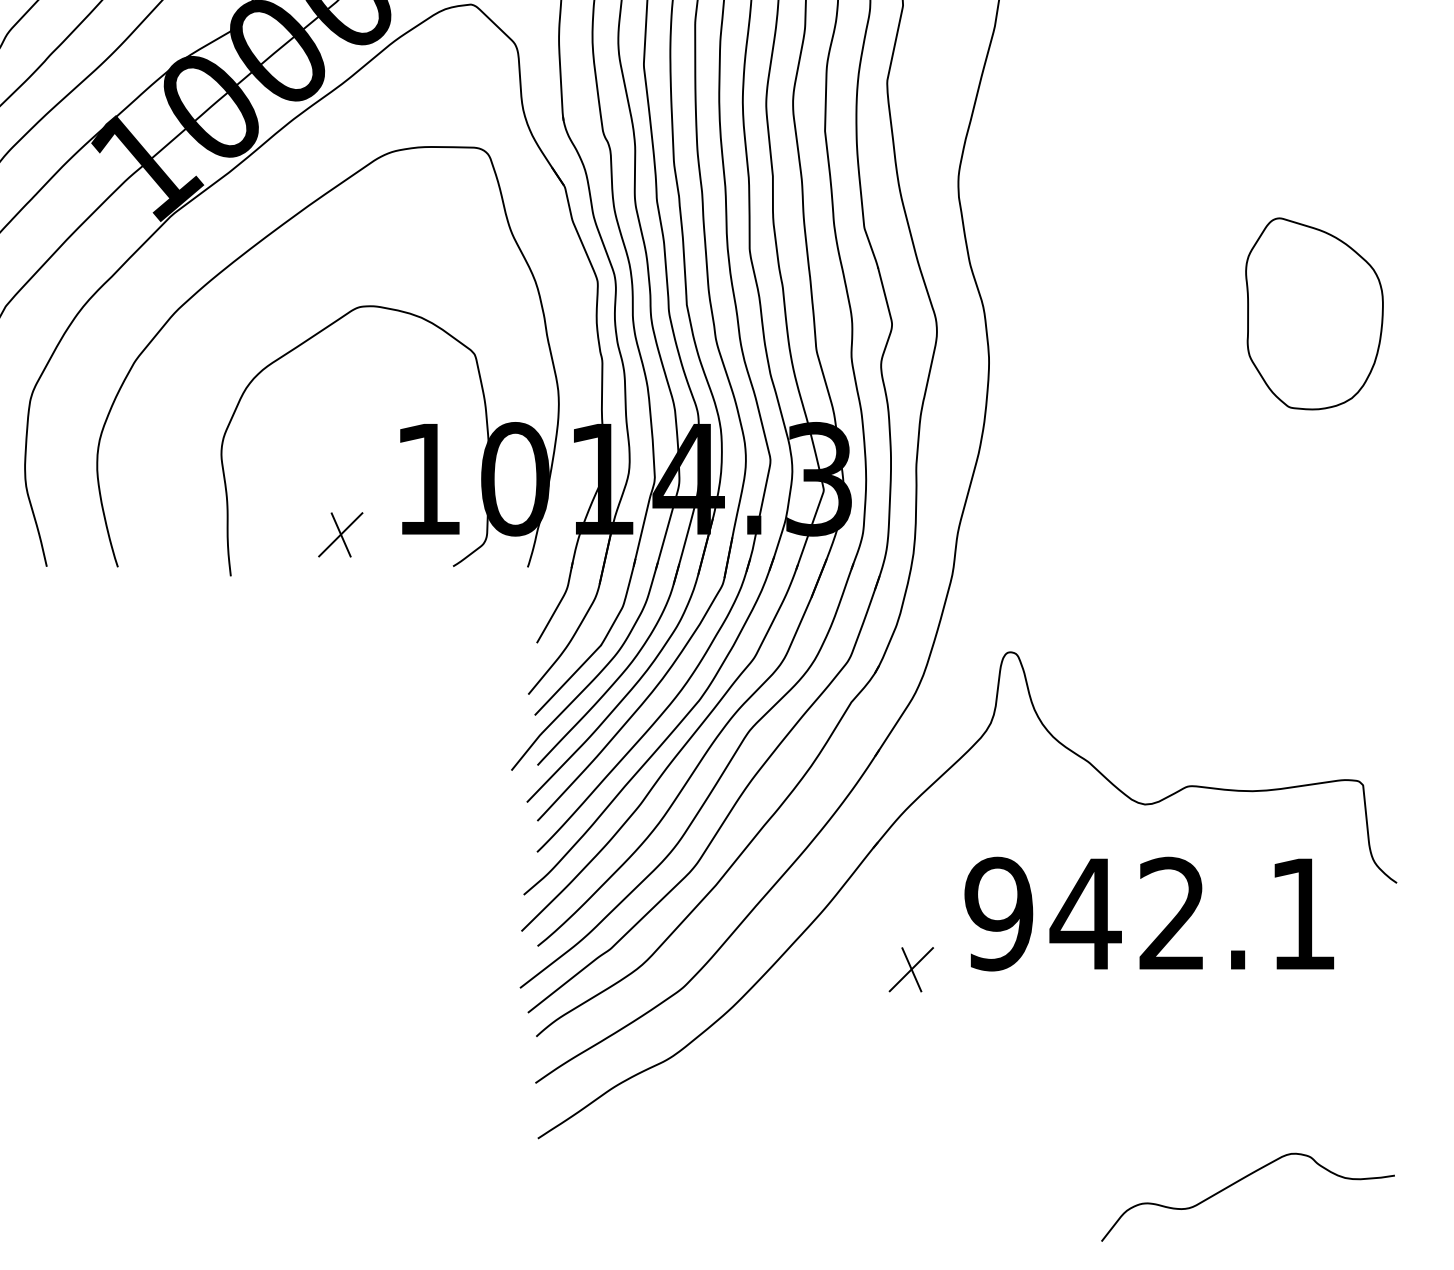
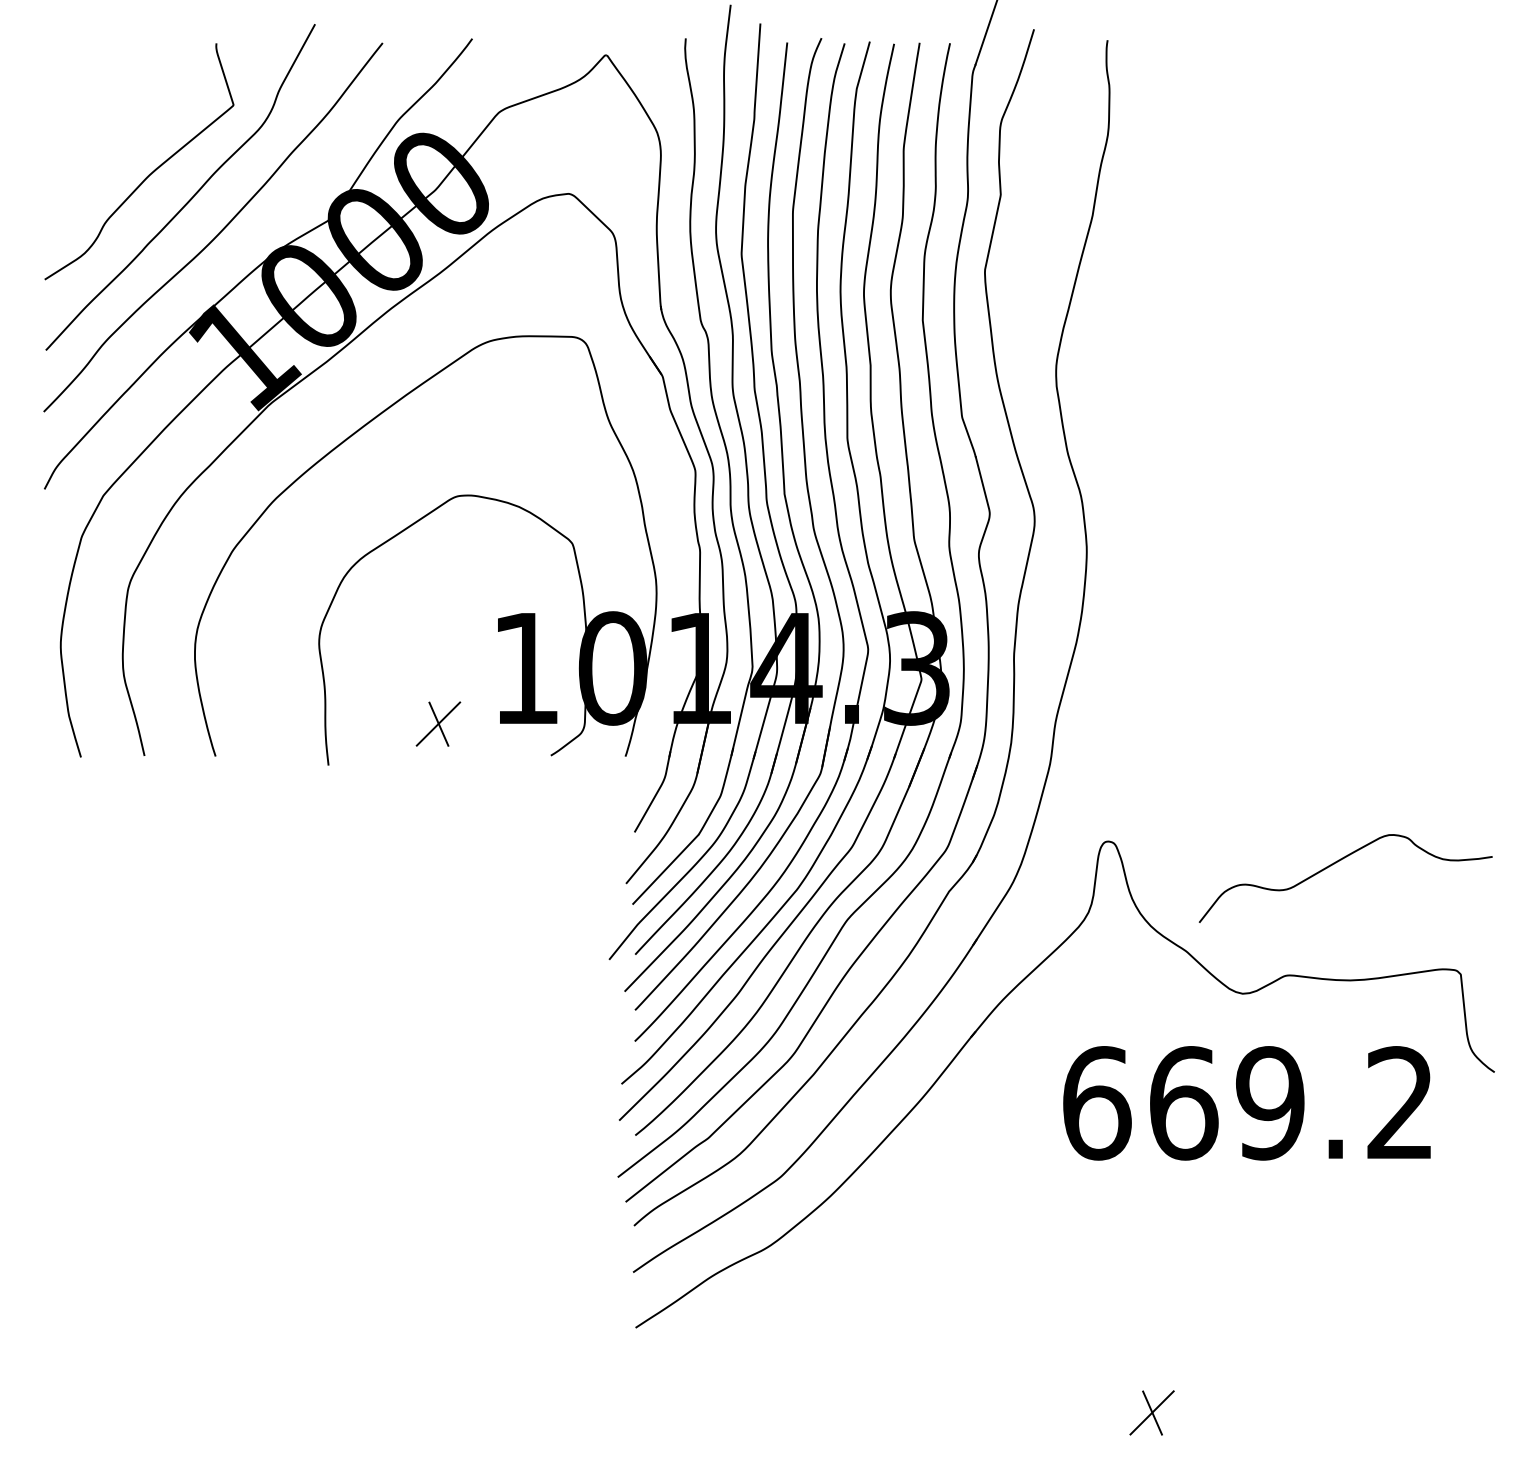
part: (1313, 313) -> (1411, 502), removed
text: (1148, 914) -> (1246, 1103), 942.1 -> 669.2
part: (910, 969) -> (1151, 1412), moved
curve: (1238, 1182) -> (1336, 863), moved

